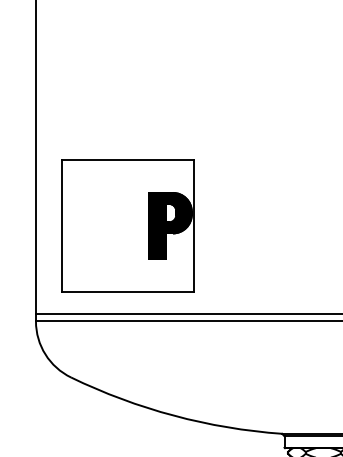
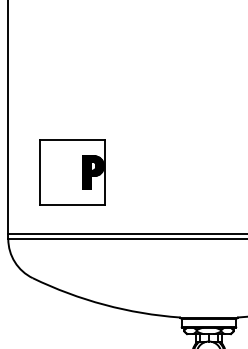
part: (127, 226) -> (72, 172), size x0.7

